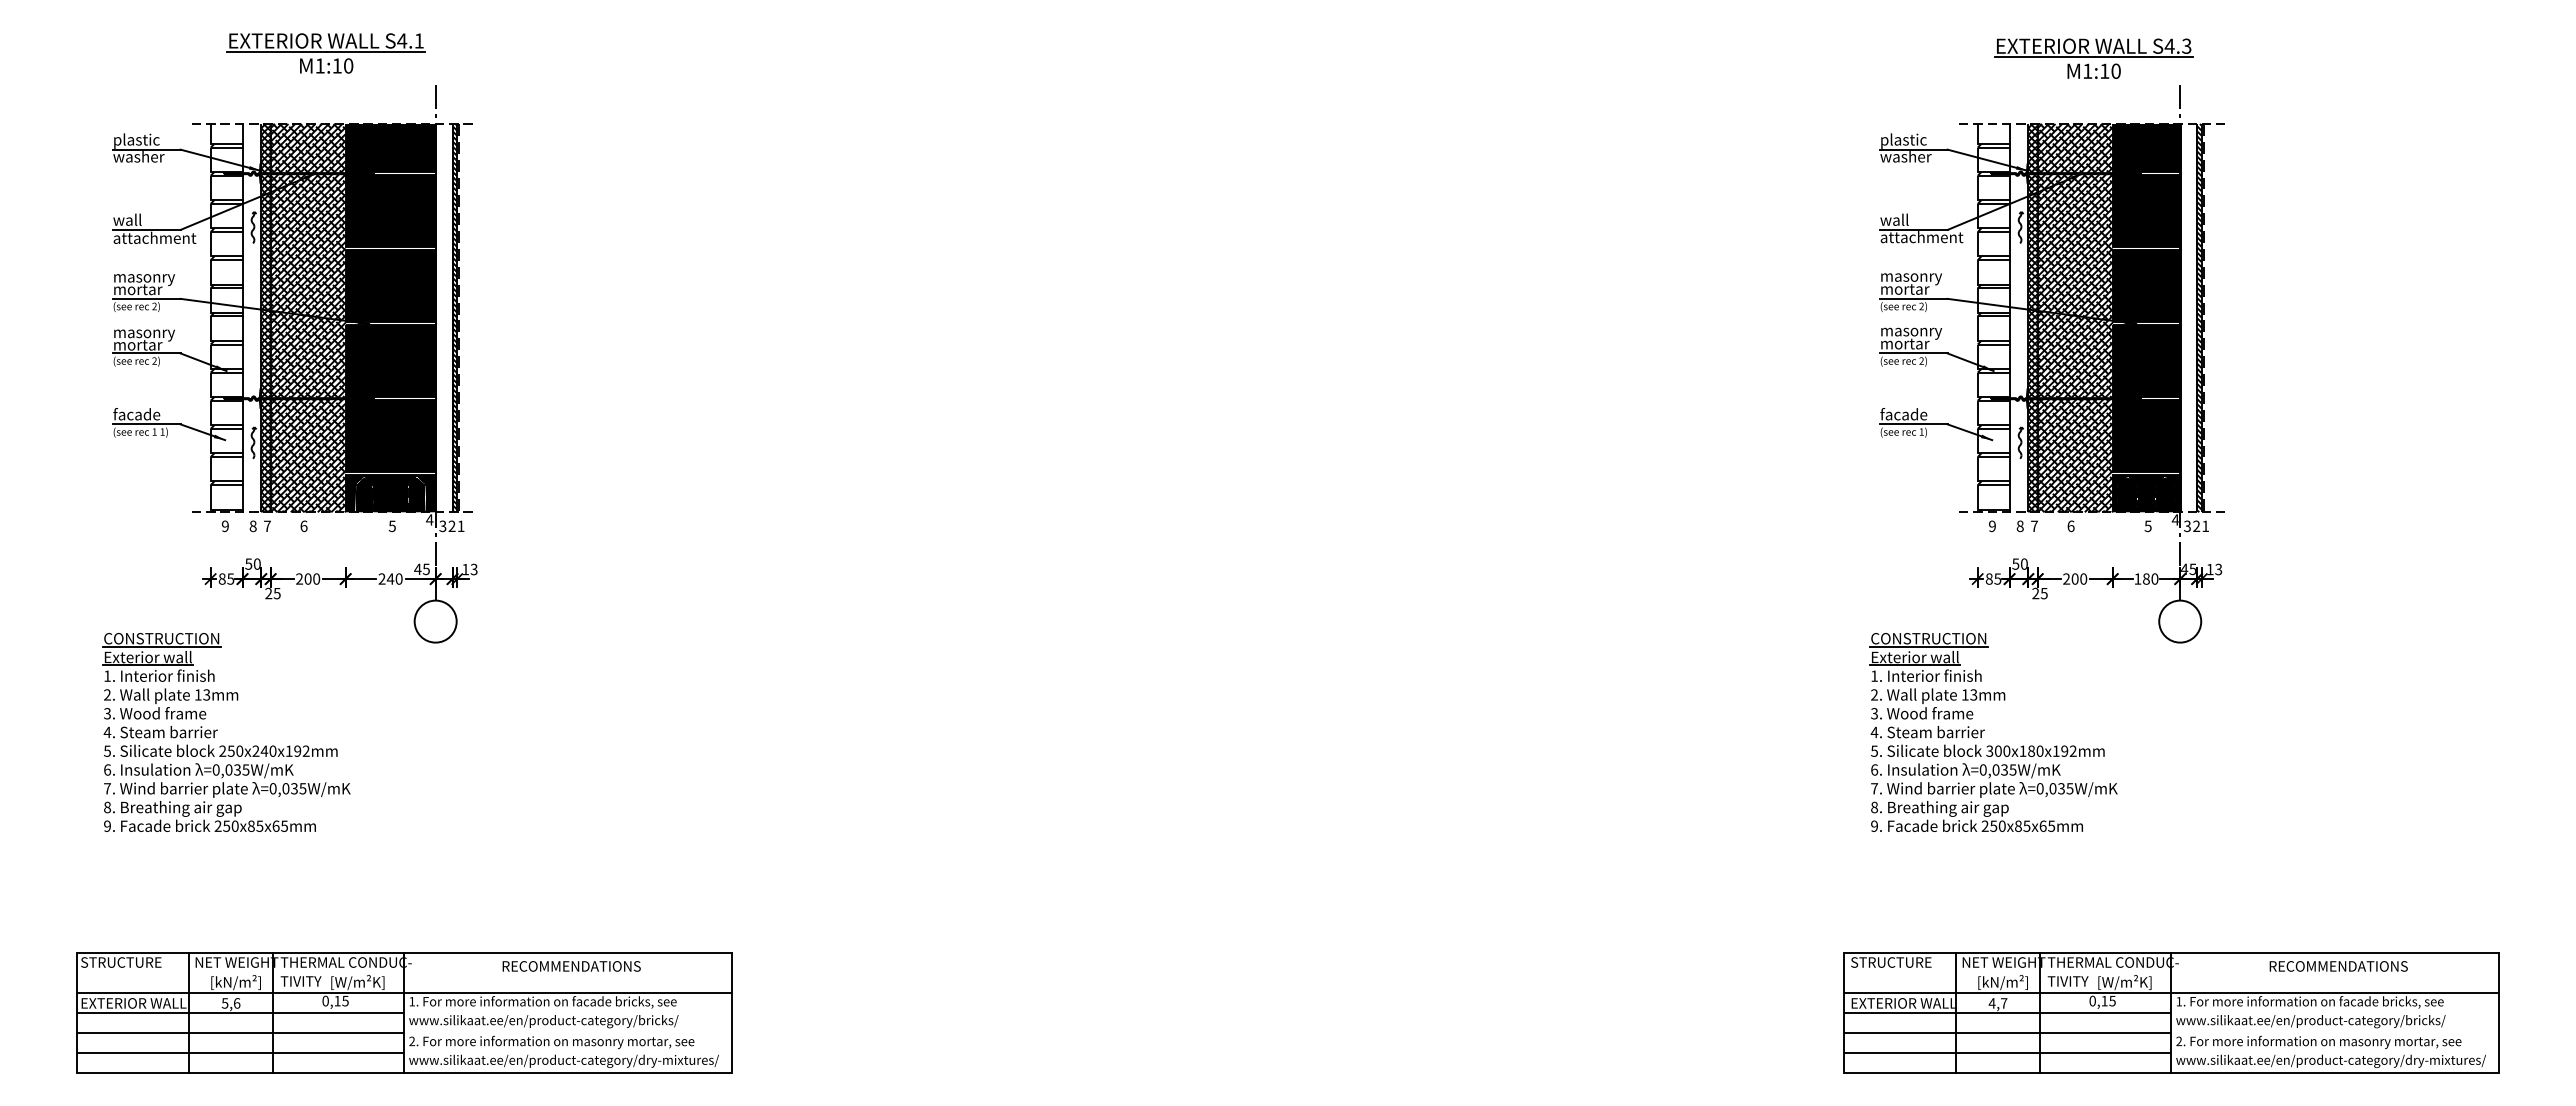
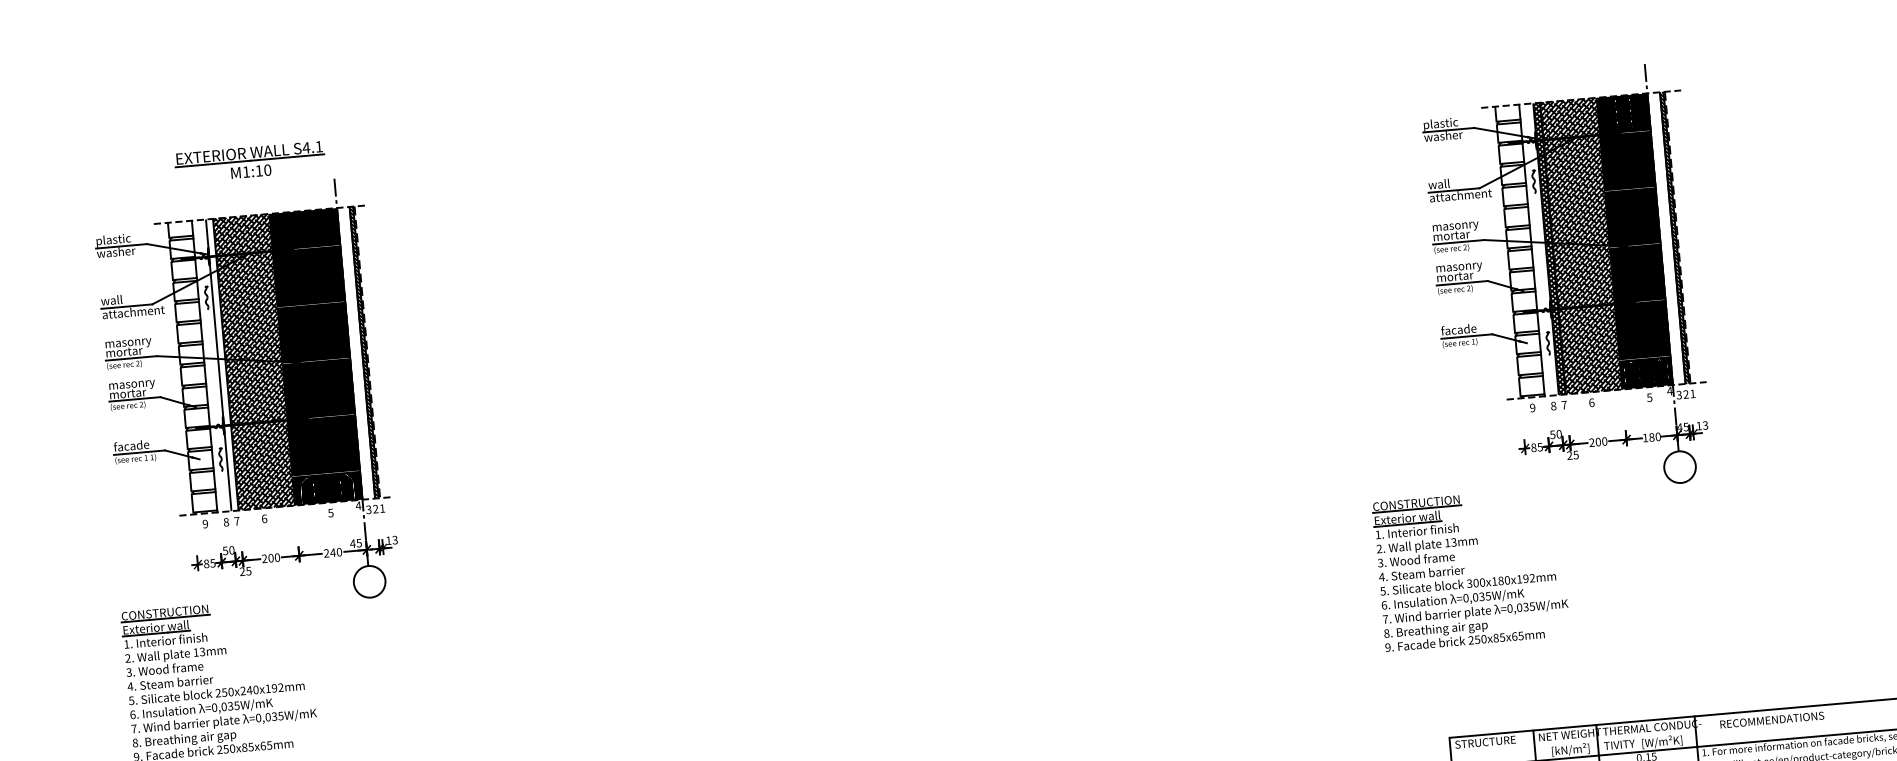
part: (2093, 58) -> (1577, 49), removed
hatch: (265, 317) -> (221, 364), removed
part: (1984, 730) -> (1464, 568), moved
text: (2338, 966) -> (1772, 720), moved

